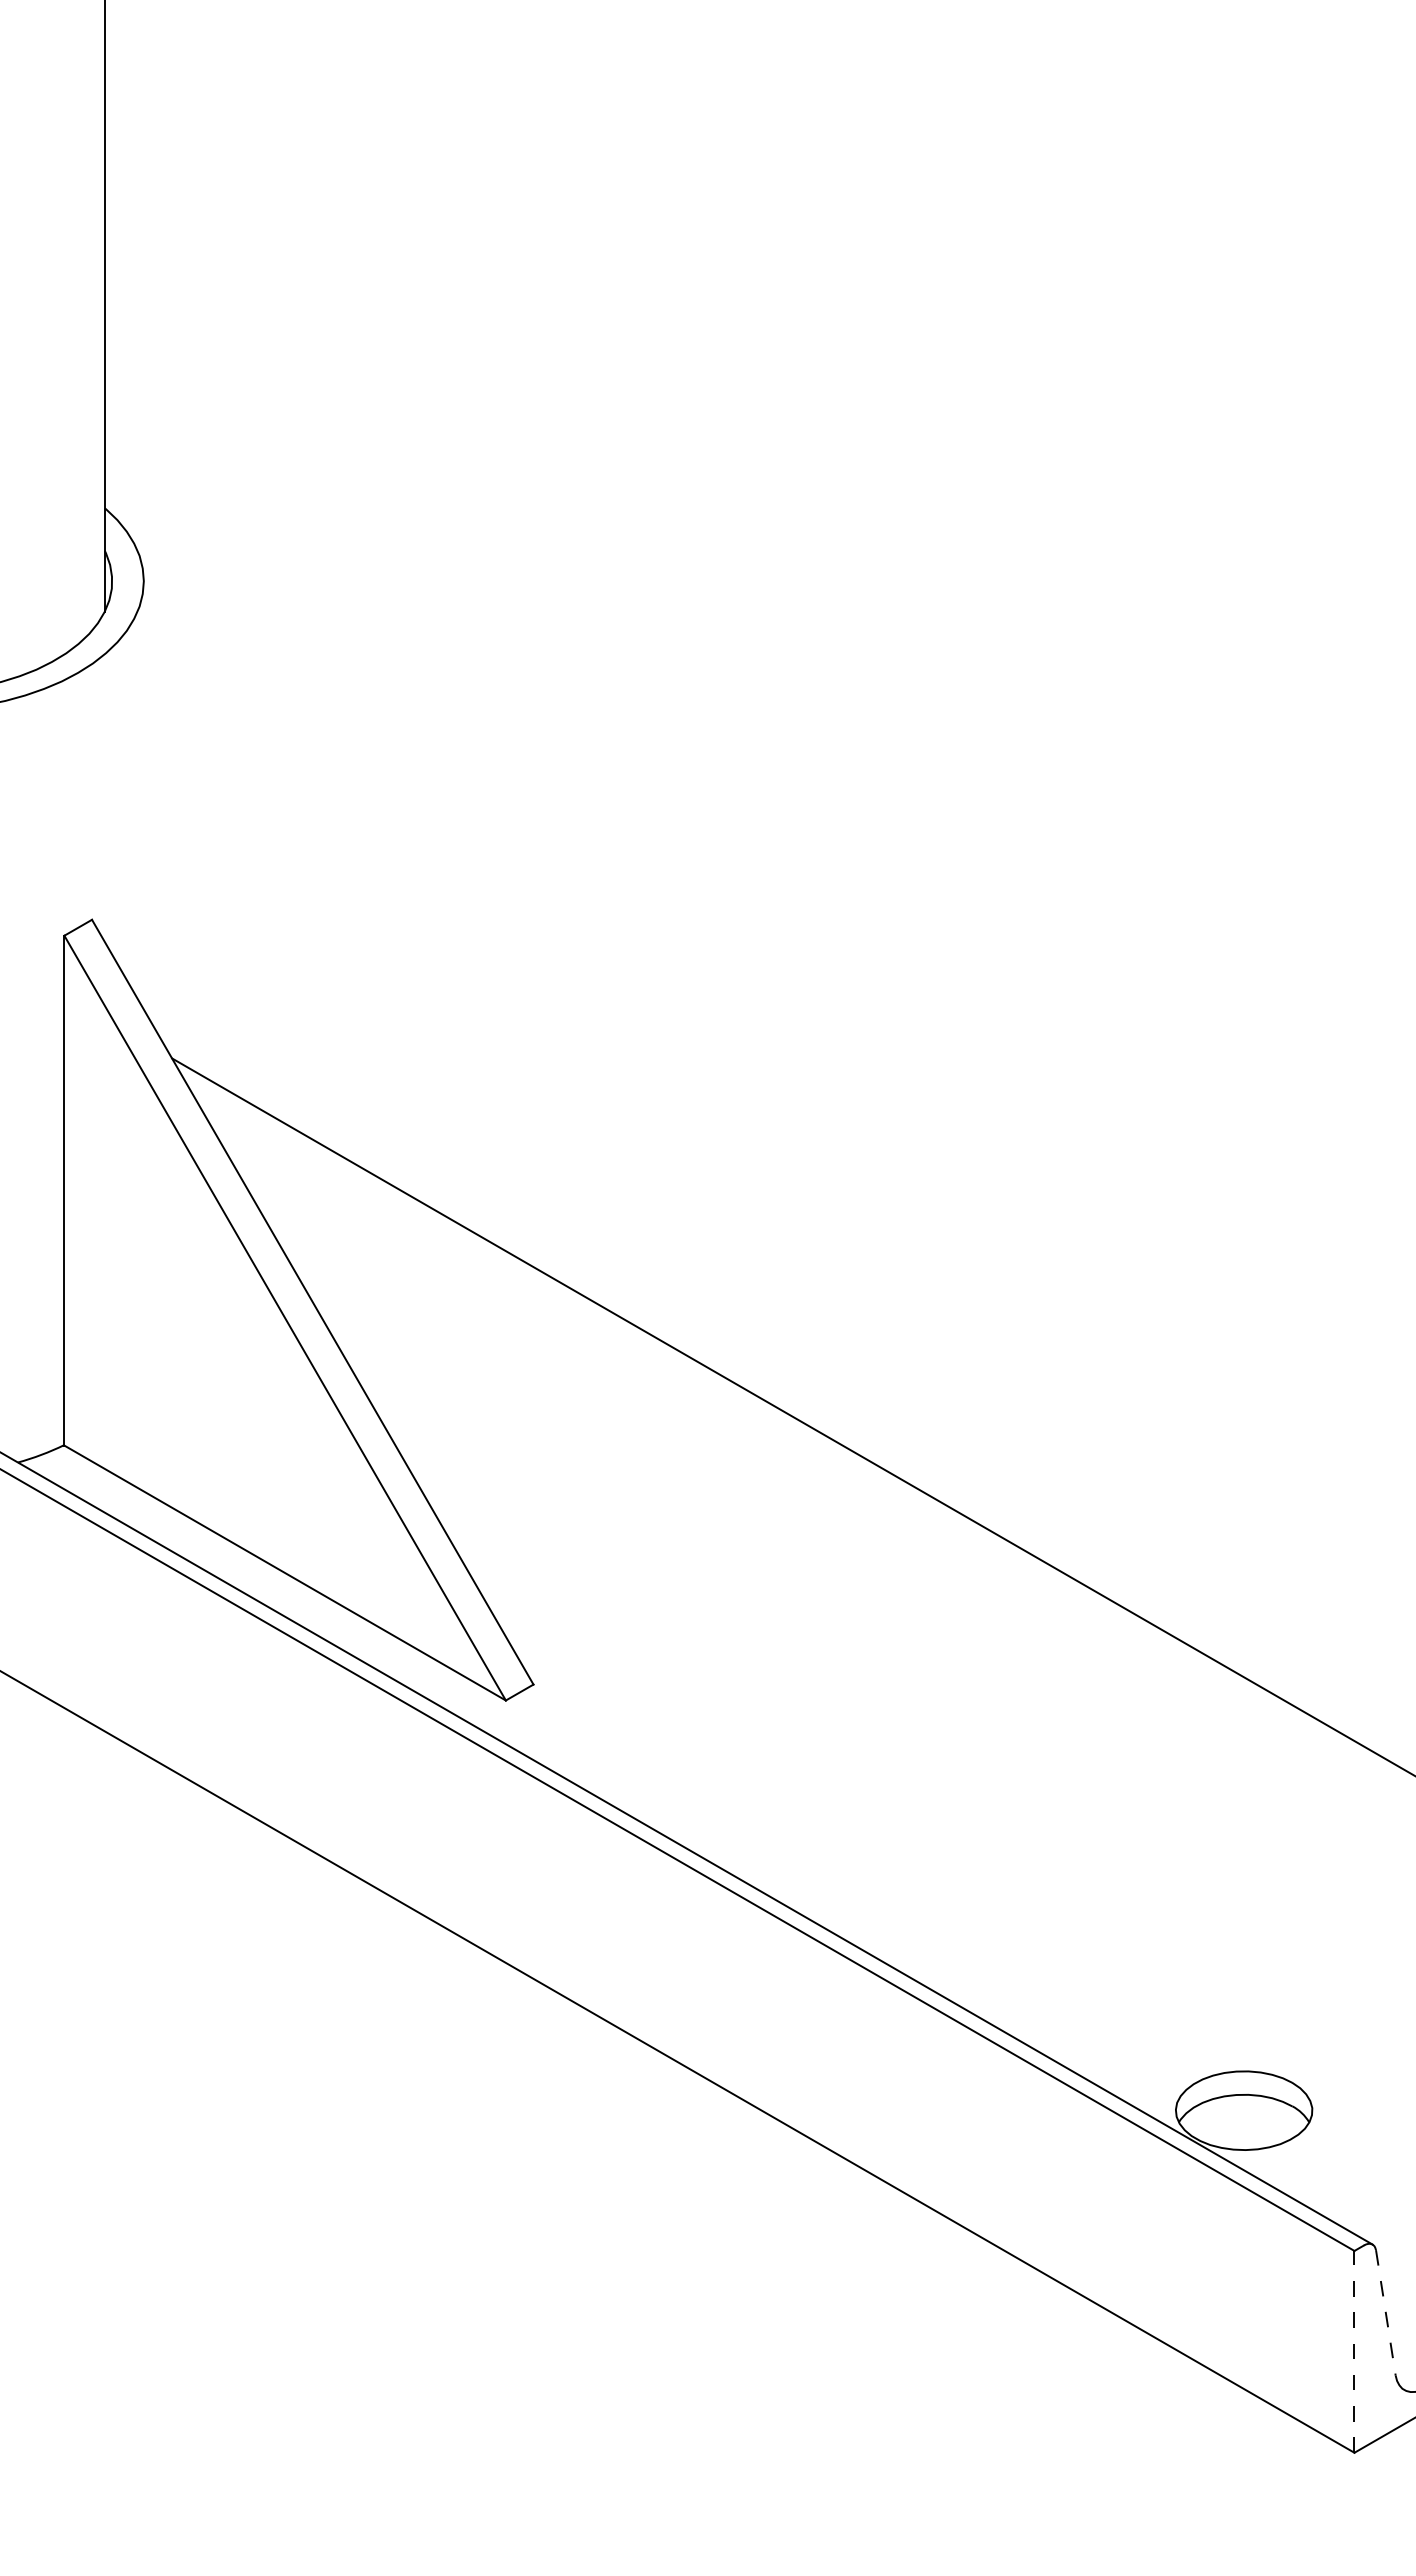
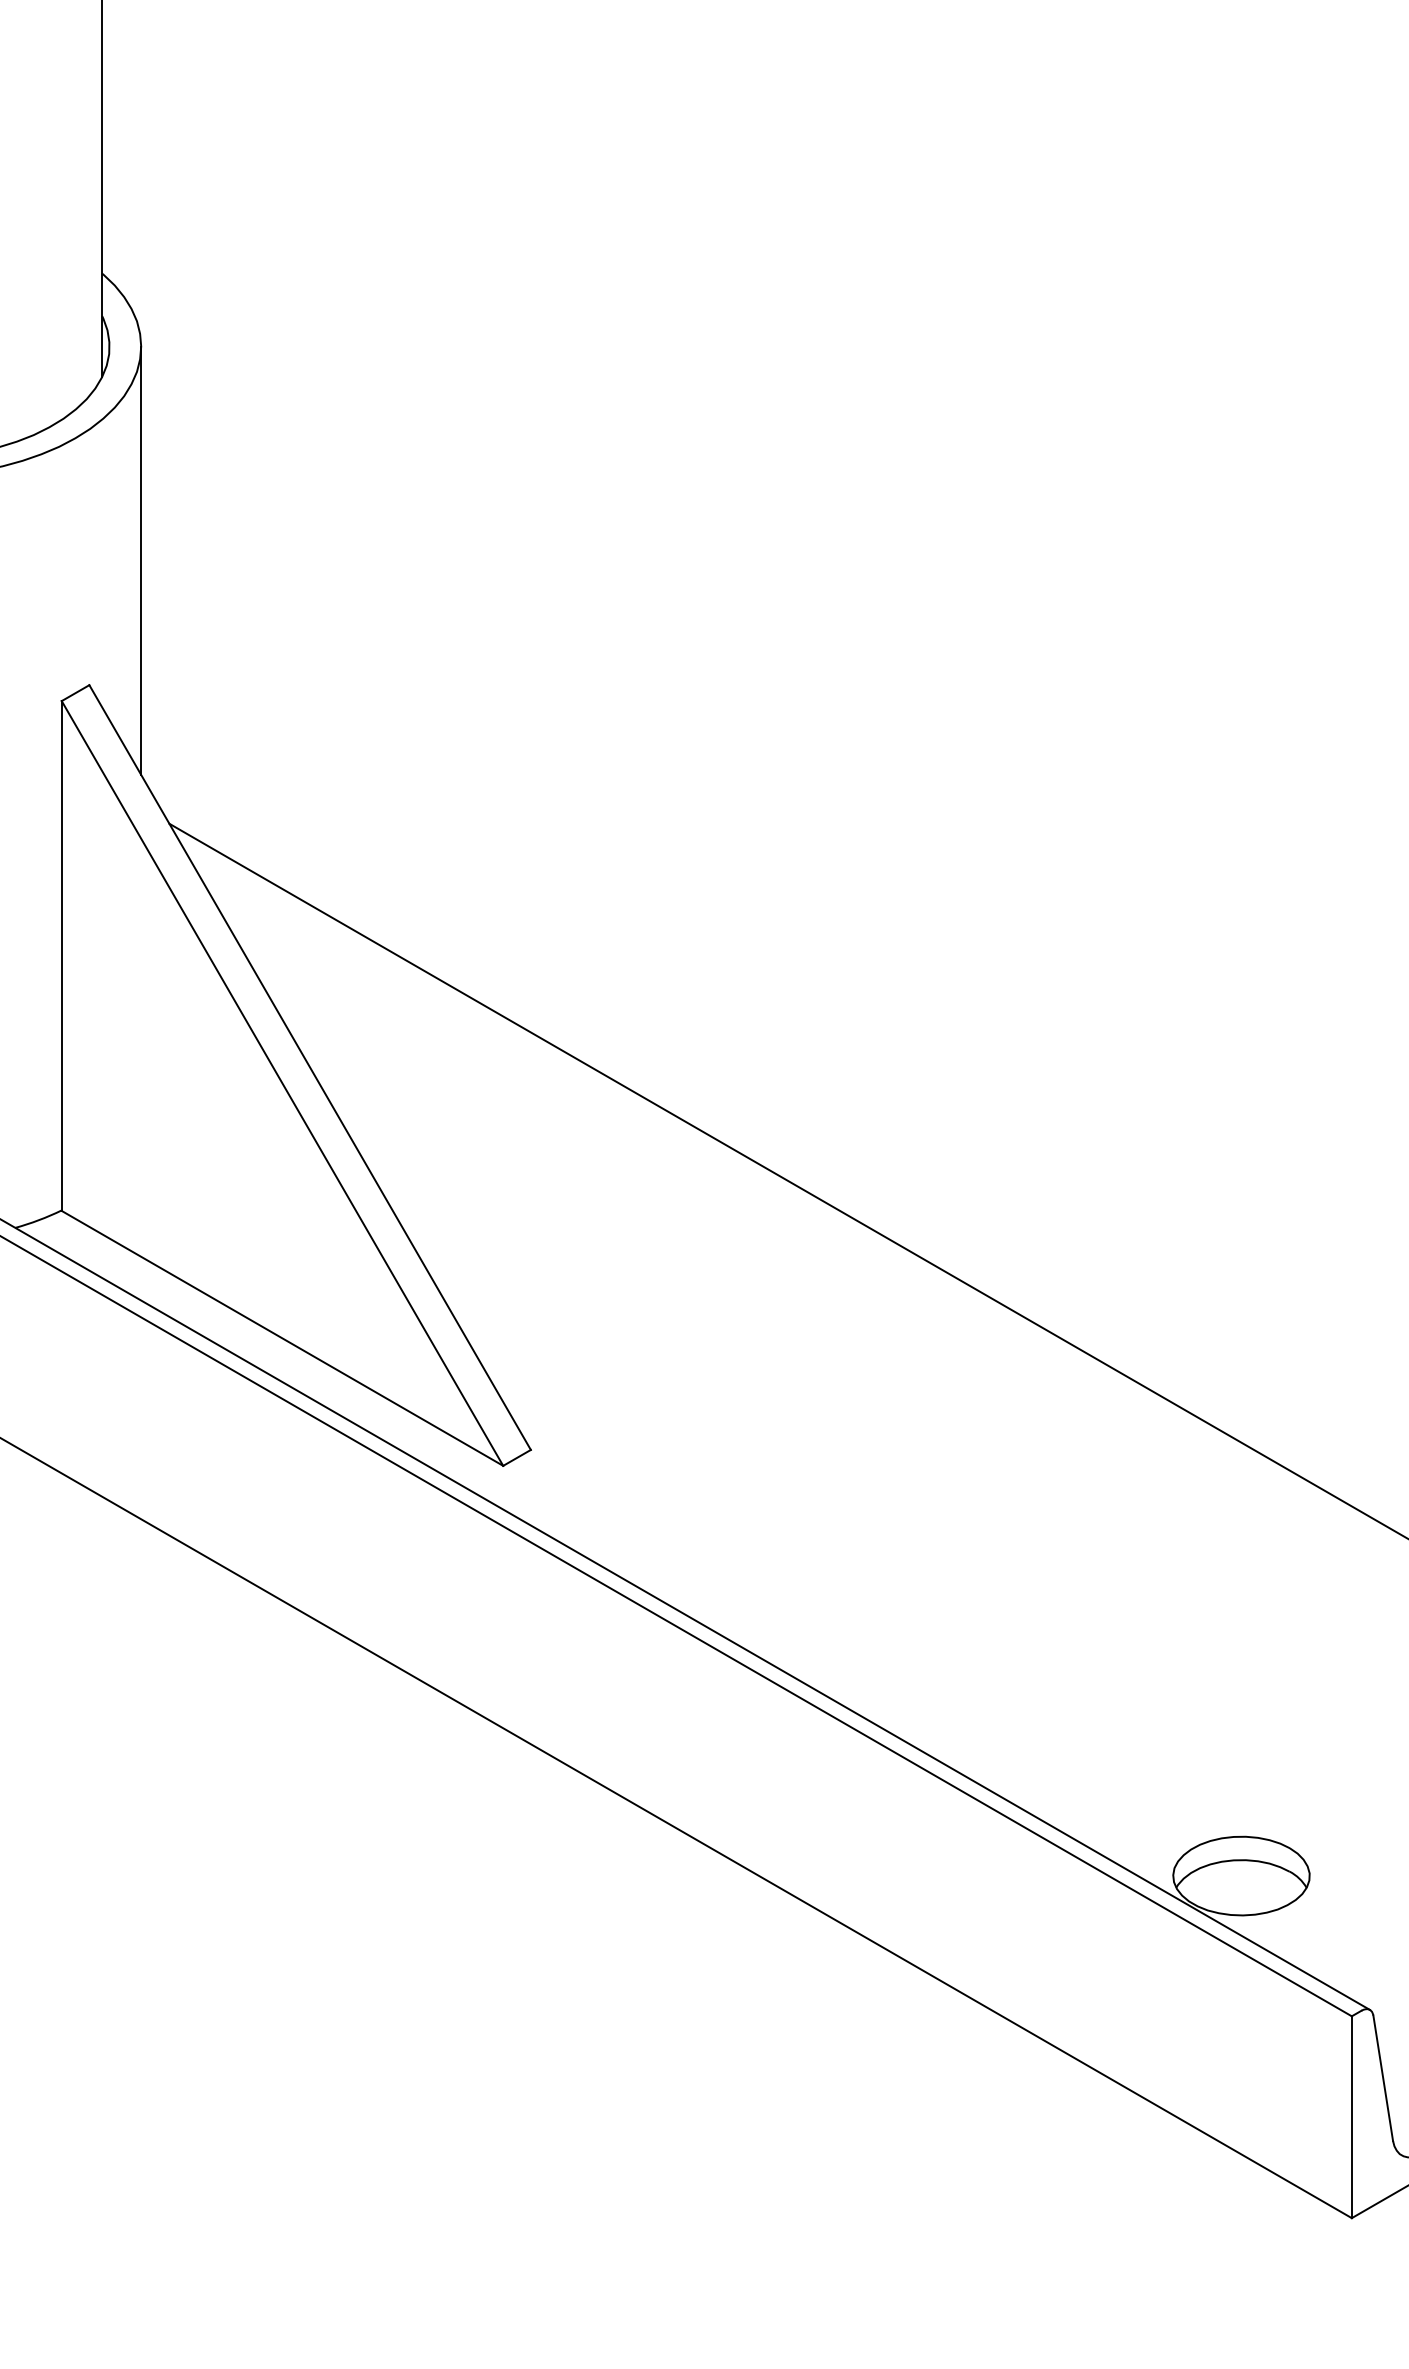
line: (143, 795) -> (140, 560), added
line: (1385, 2312) -> (1382, 2077), dashed -> solid
line: (1354, 2351) -> (1351, 2116), dashed -> solid

